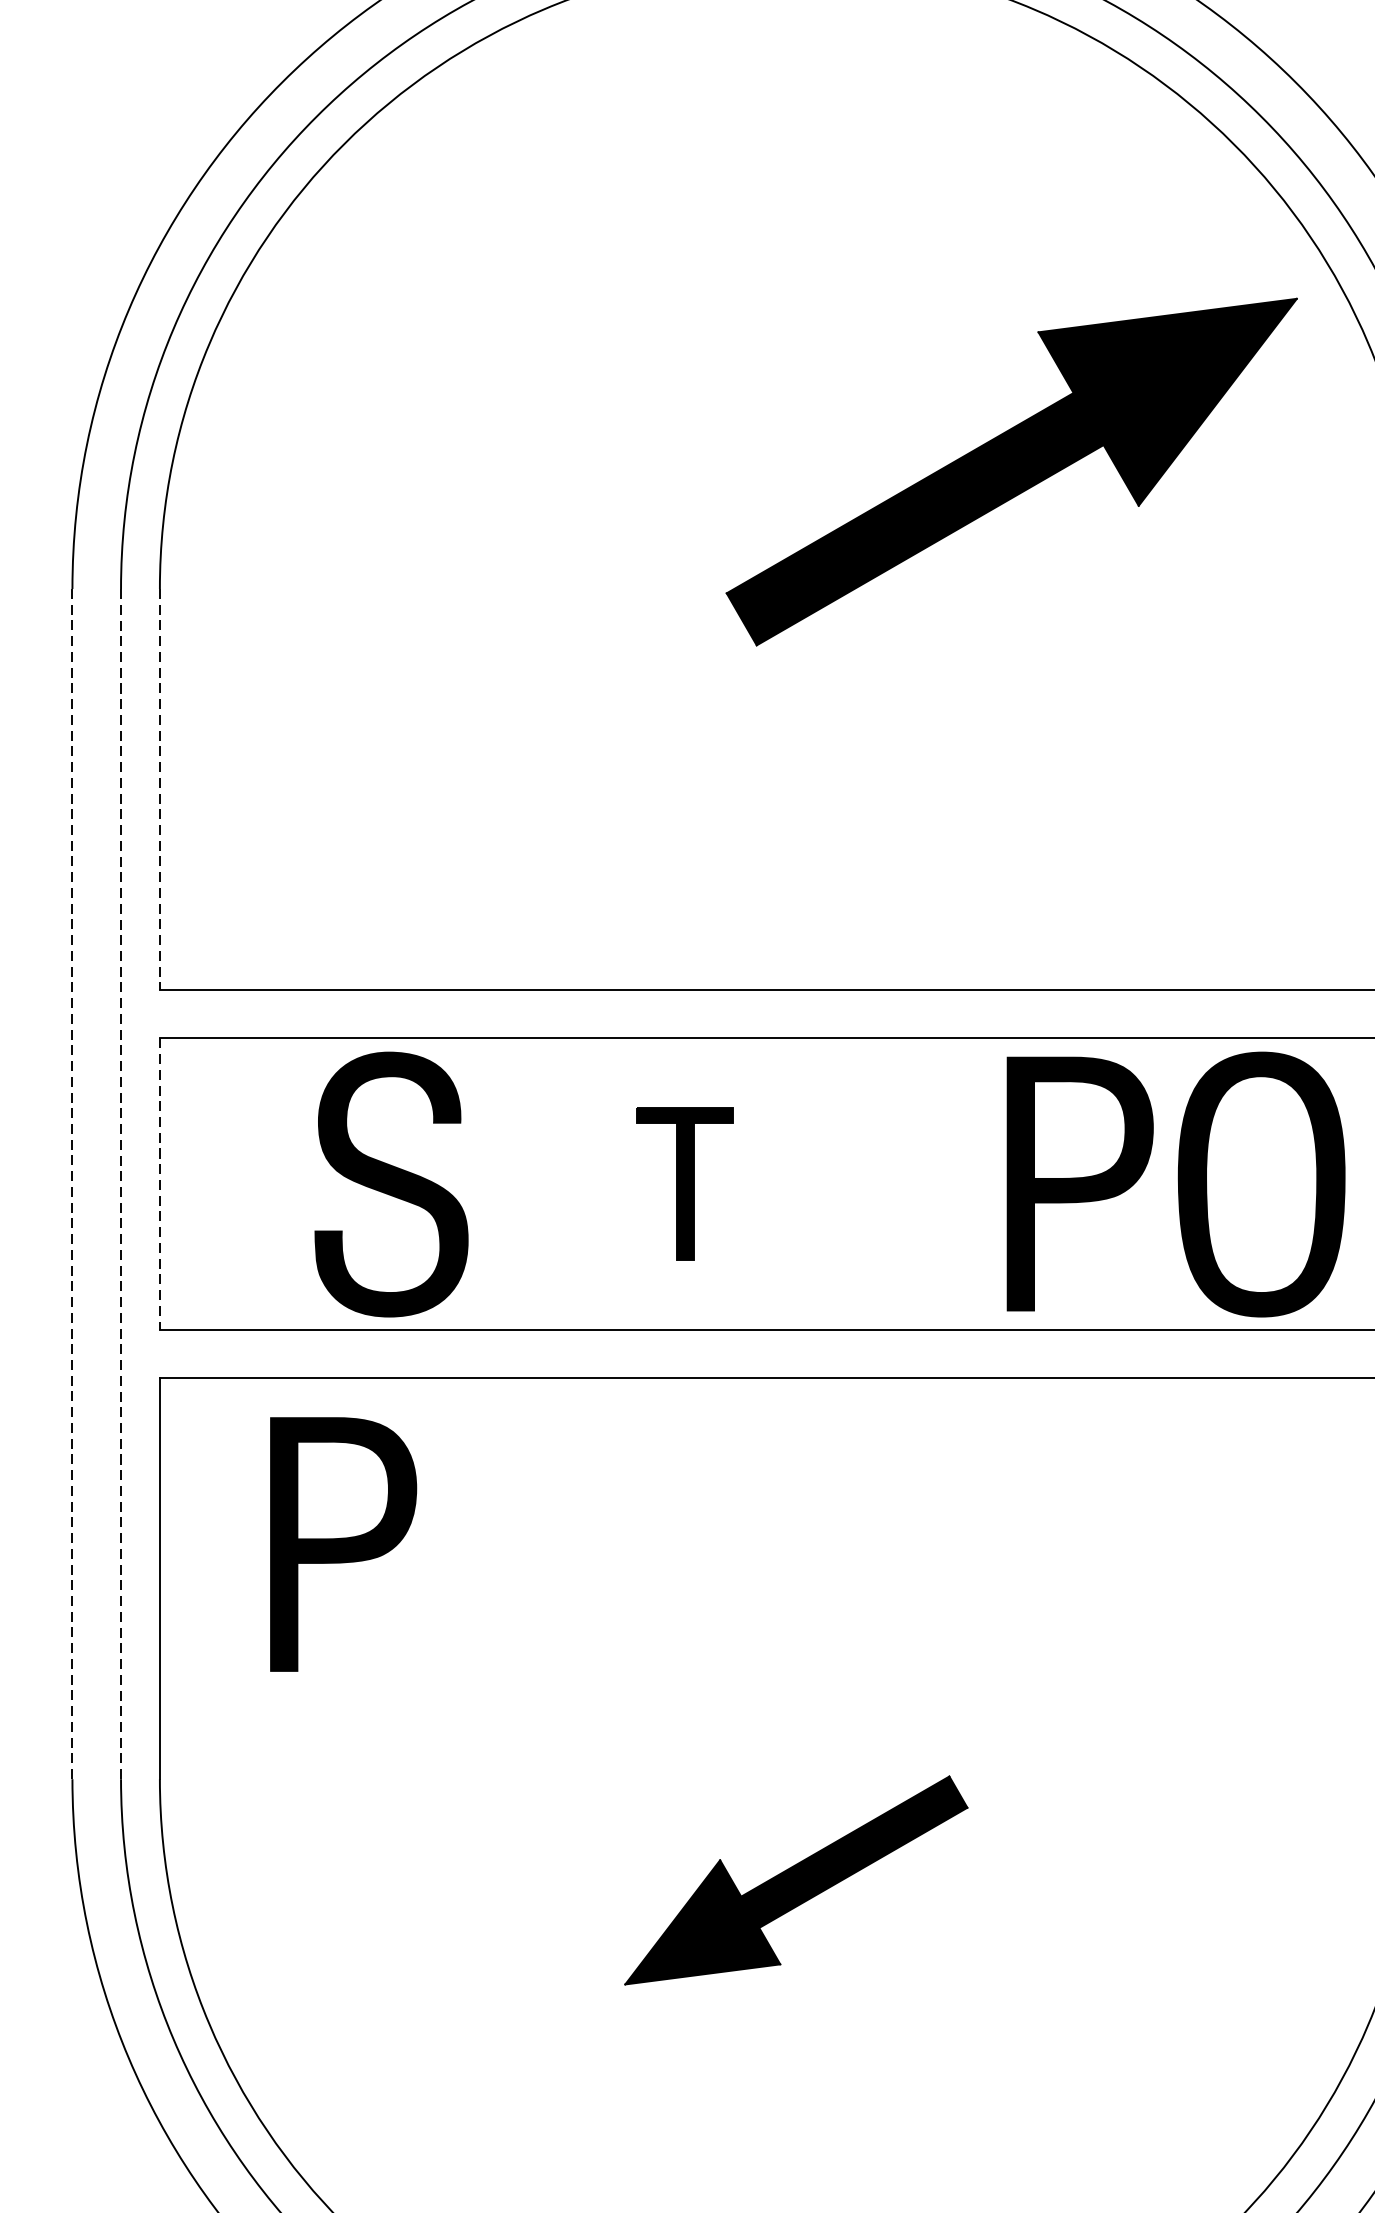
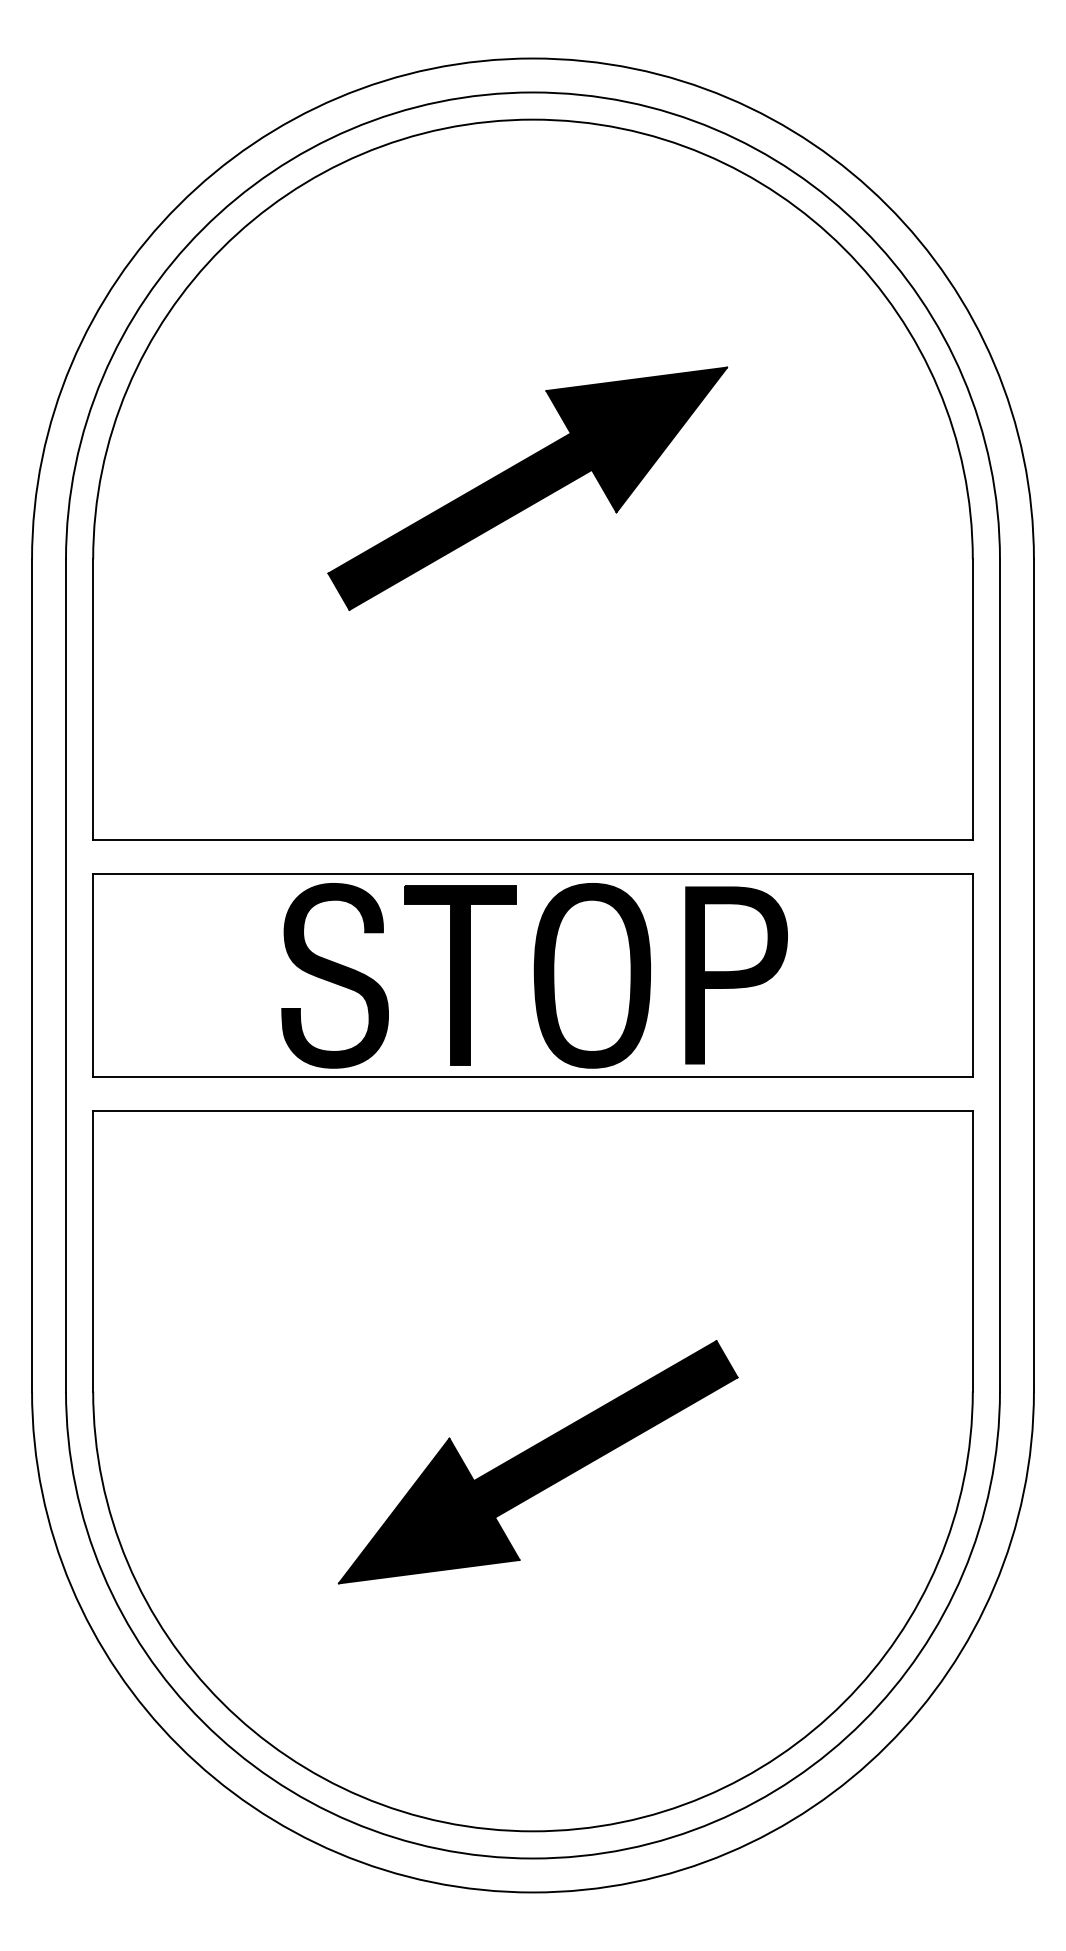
part: (1011, 471) -> (527, 488), moved
line: (160, 790) -> (93, 700), dashed -> solid
line: (73, 1184) -> (32, 975), dashed -> solid
line: (121, 1184) -> (66, 975), dashed -> solid
line: (160, 1184) -> (93, 975), dashed -> solid
part: (390, 1184) -> (334, 975), moved
part: (685, 1184) -> (460, 975), size x1.67
part: (1260, 1184) -> (591, 975), moved
part: (343, 1544) -> (221, 1227), removed
part: (795, 1880) -> (537, 1462), size x1.67

